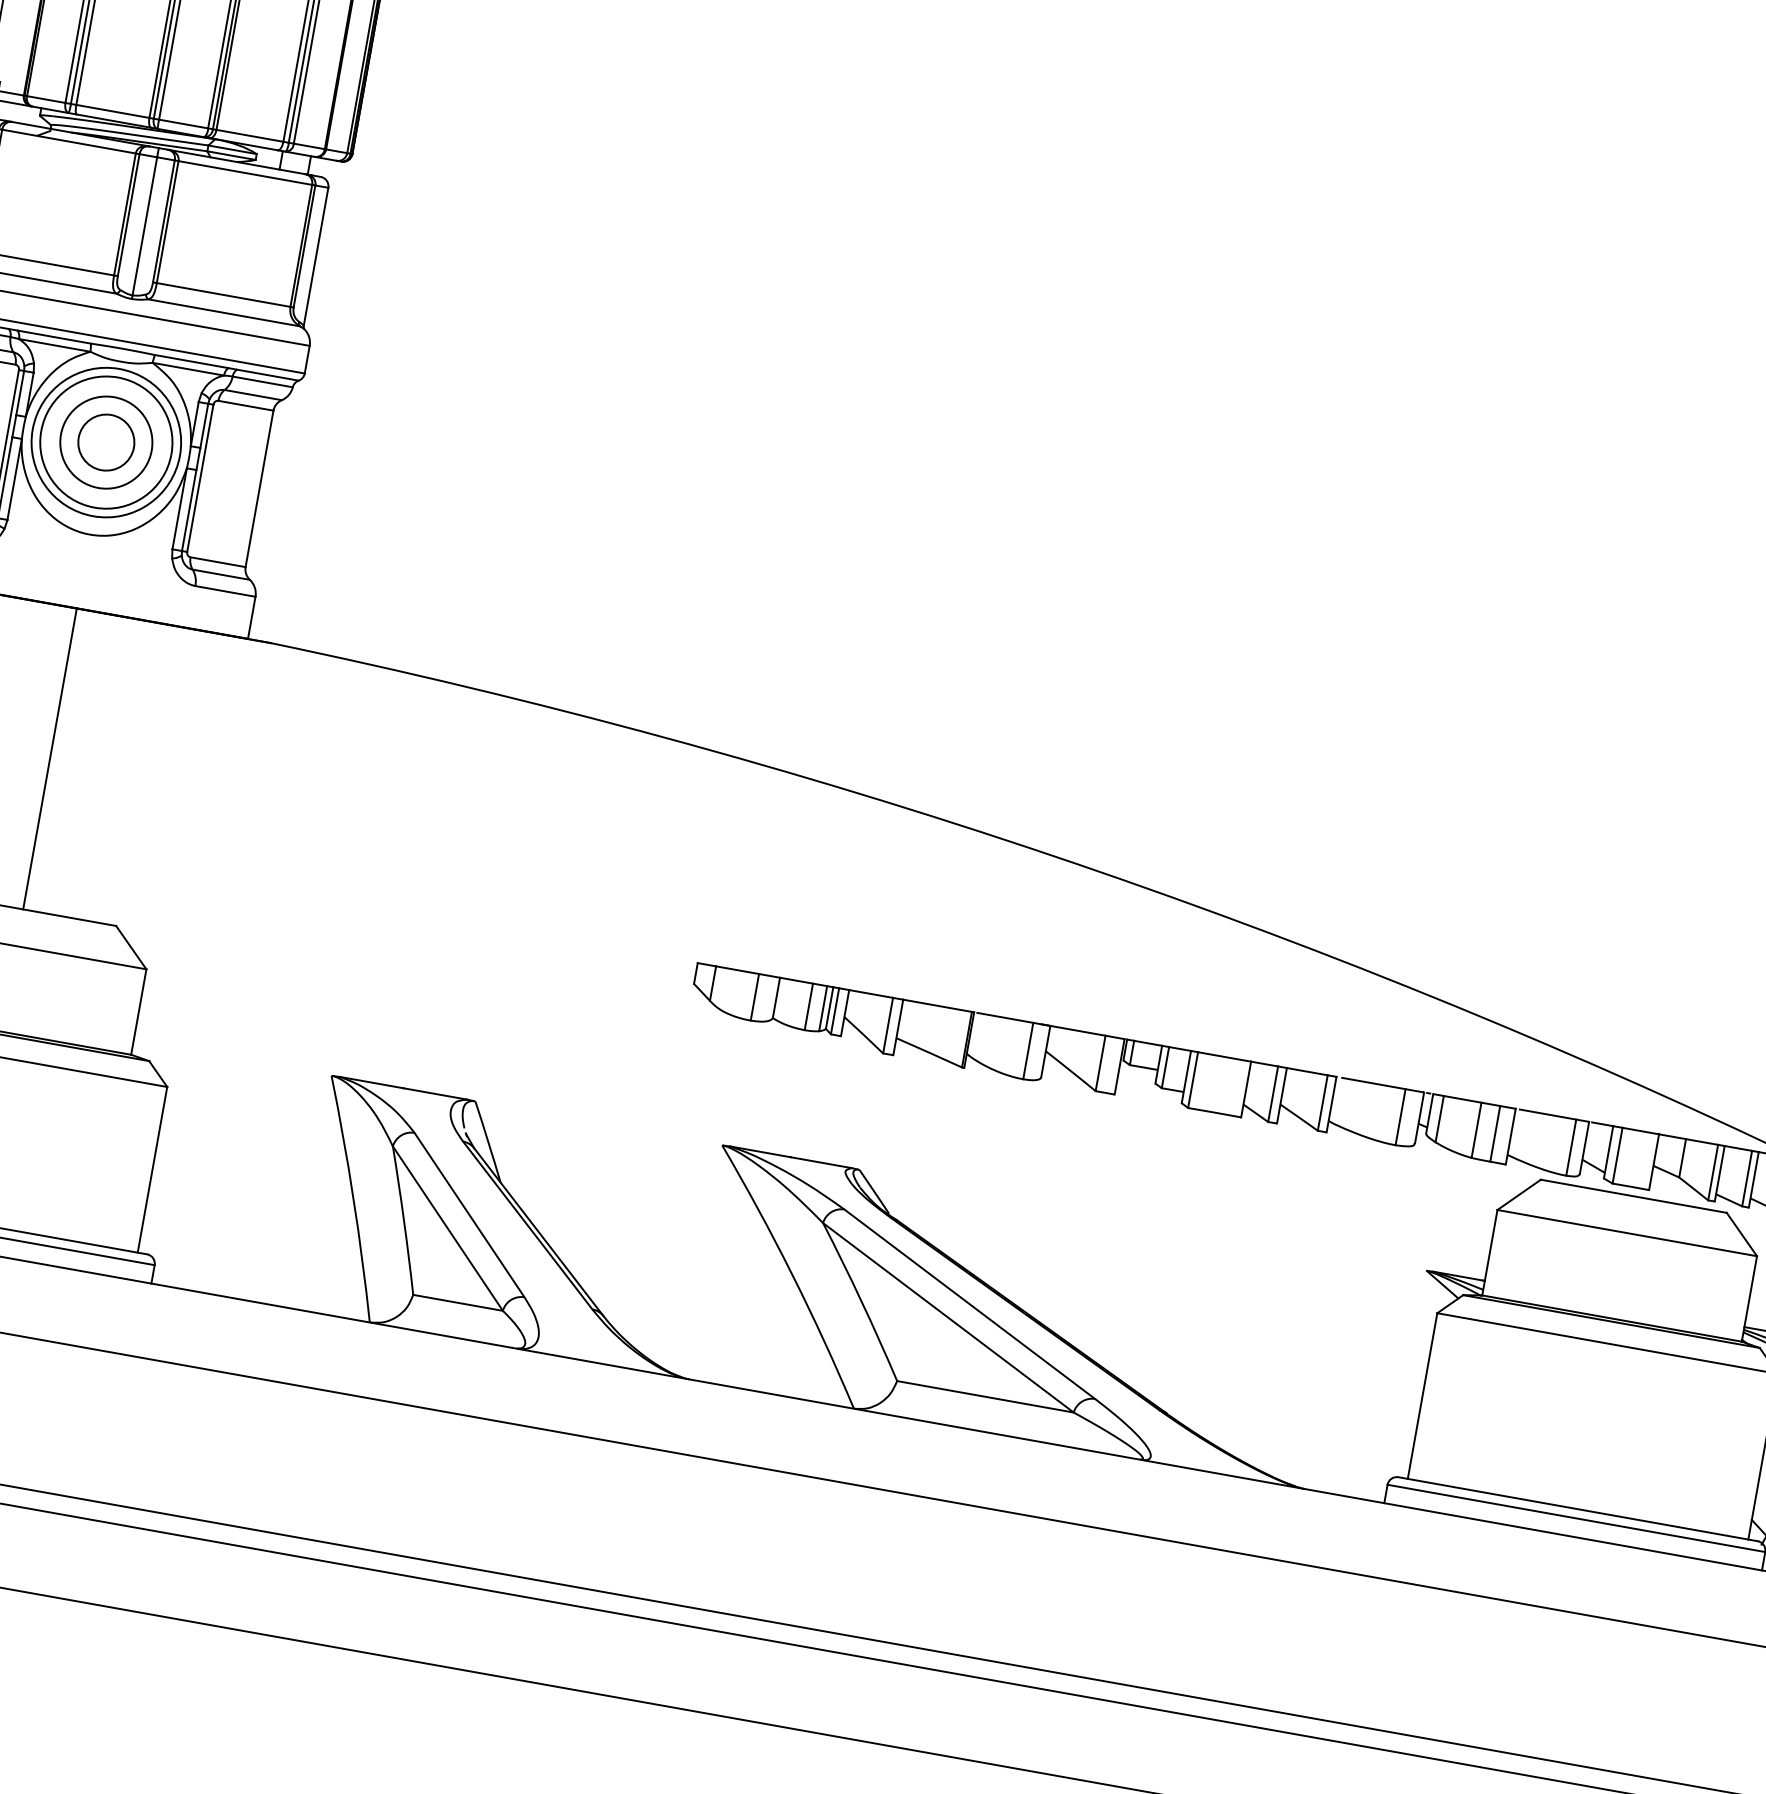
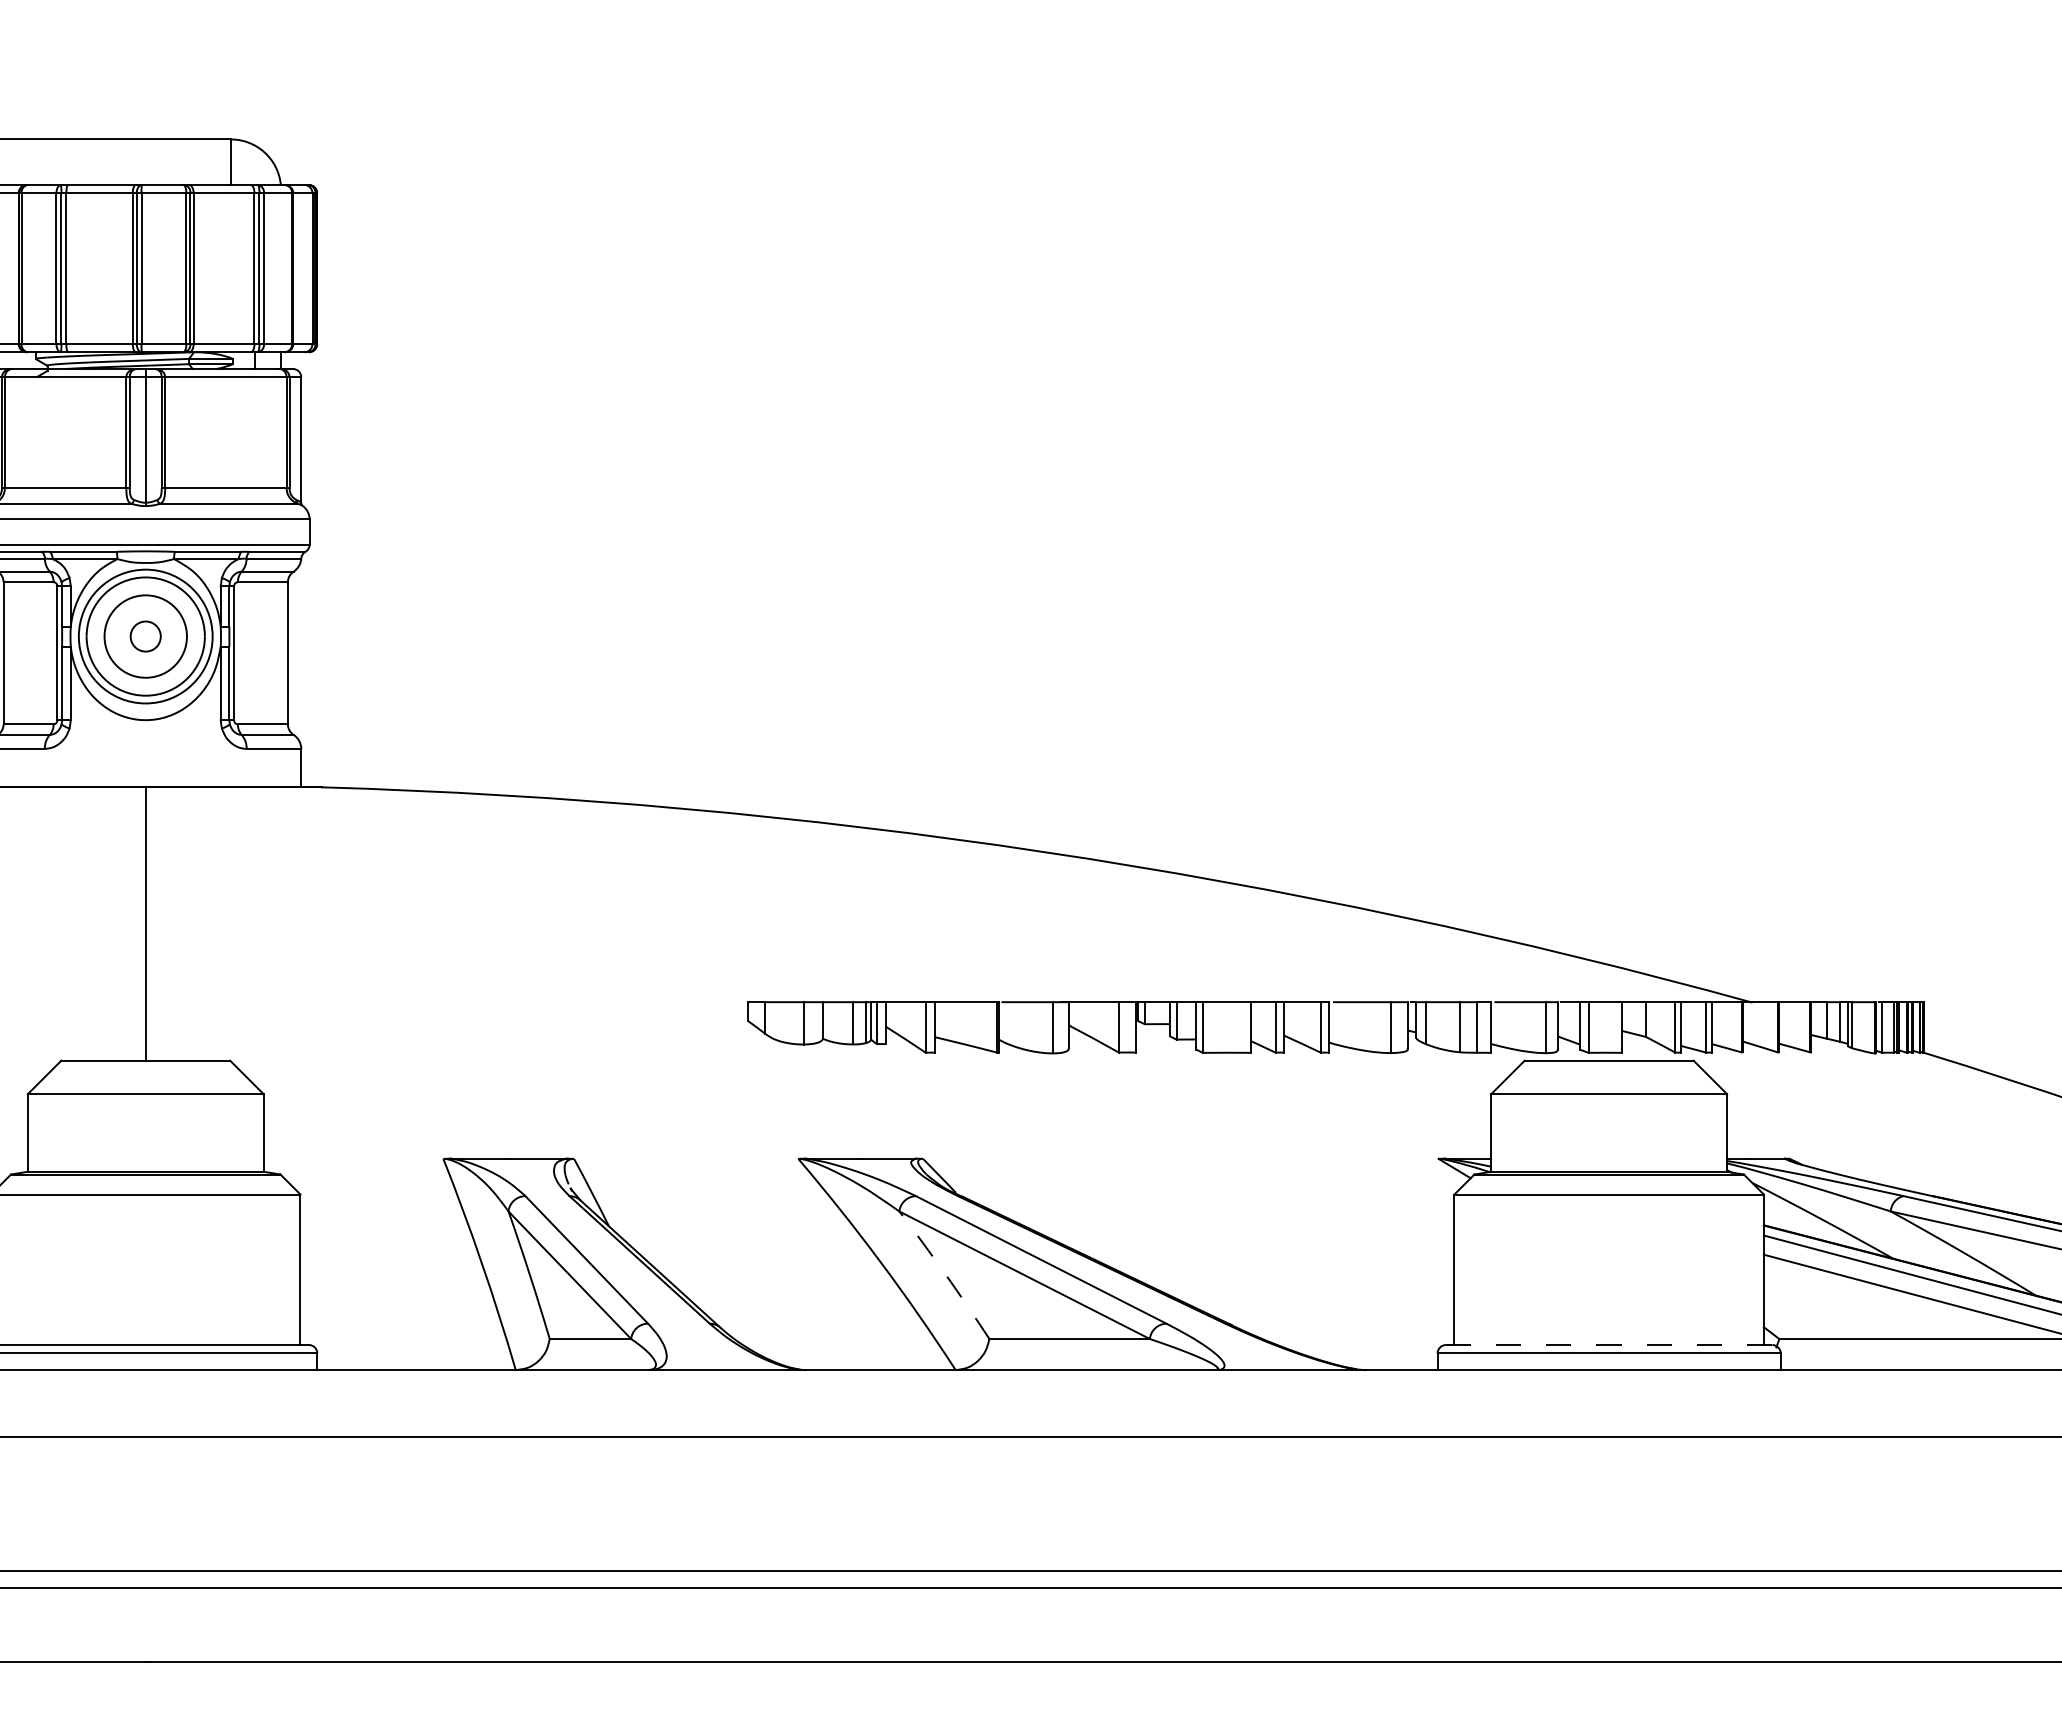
circle: (106, 442) -> (145, 636), size x0.6
arc: (861, 1301) -> (945, 1274), solid -> dashed
line: (1578, 1509) -> (1609, 1345), solid -> dashed

